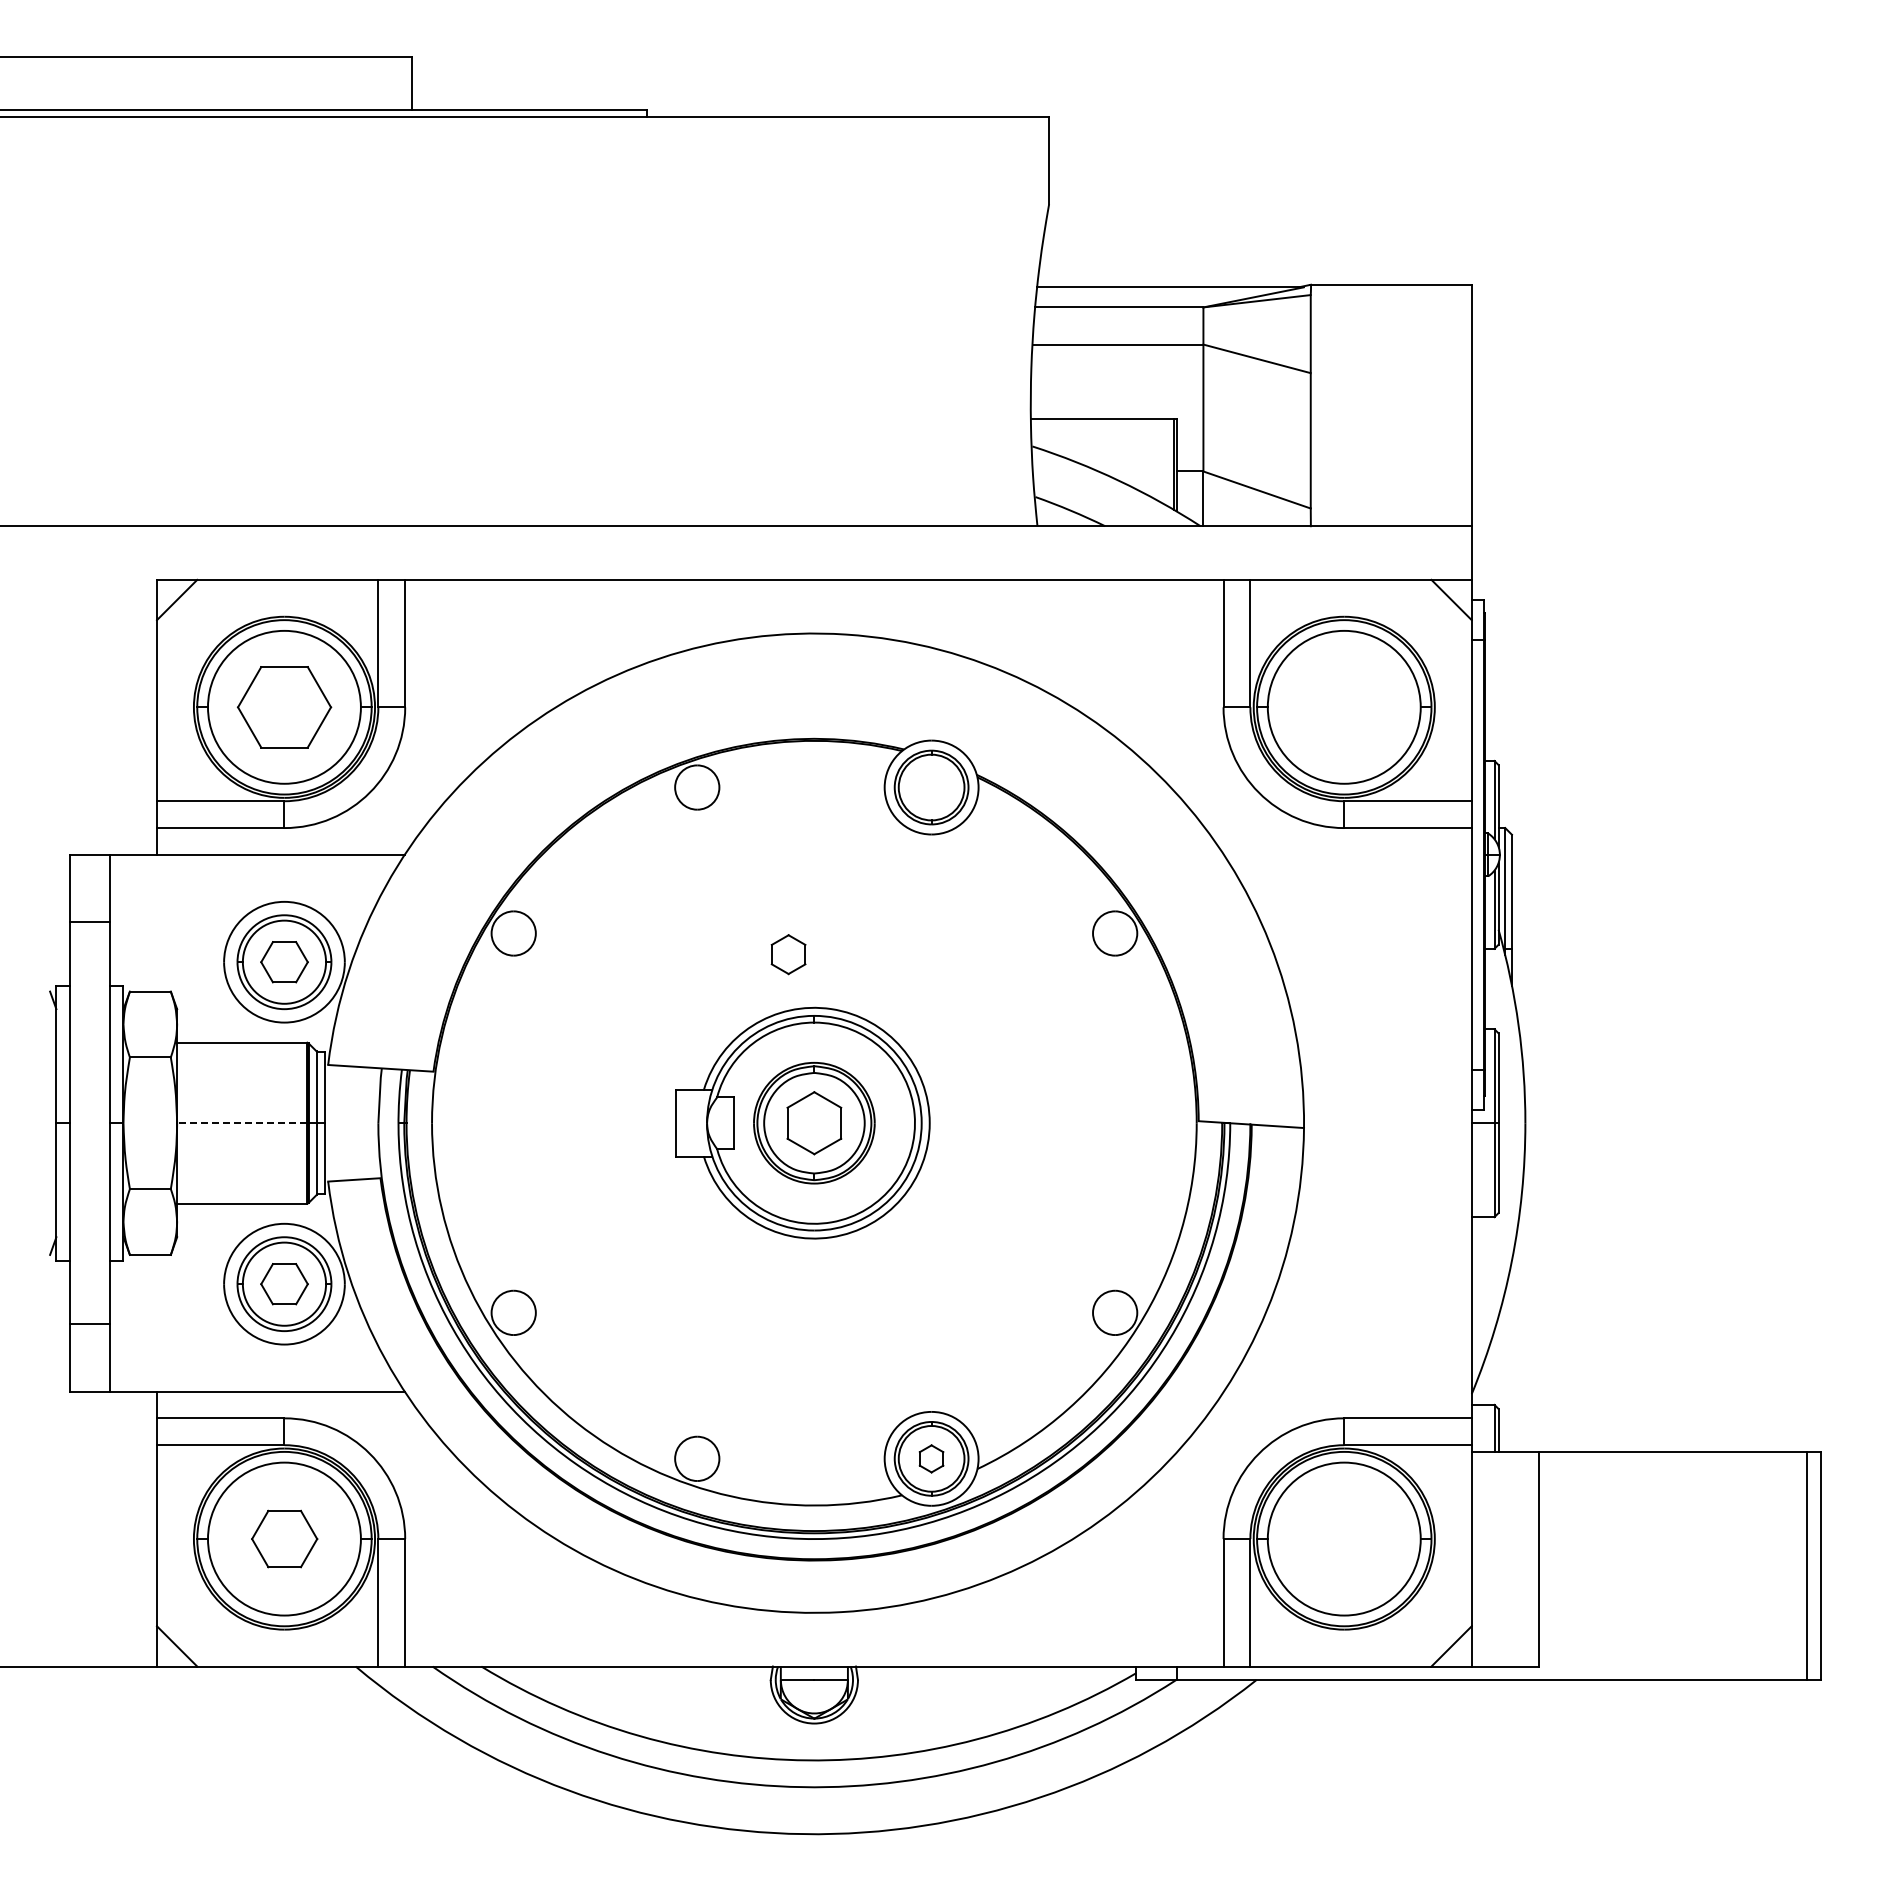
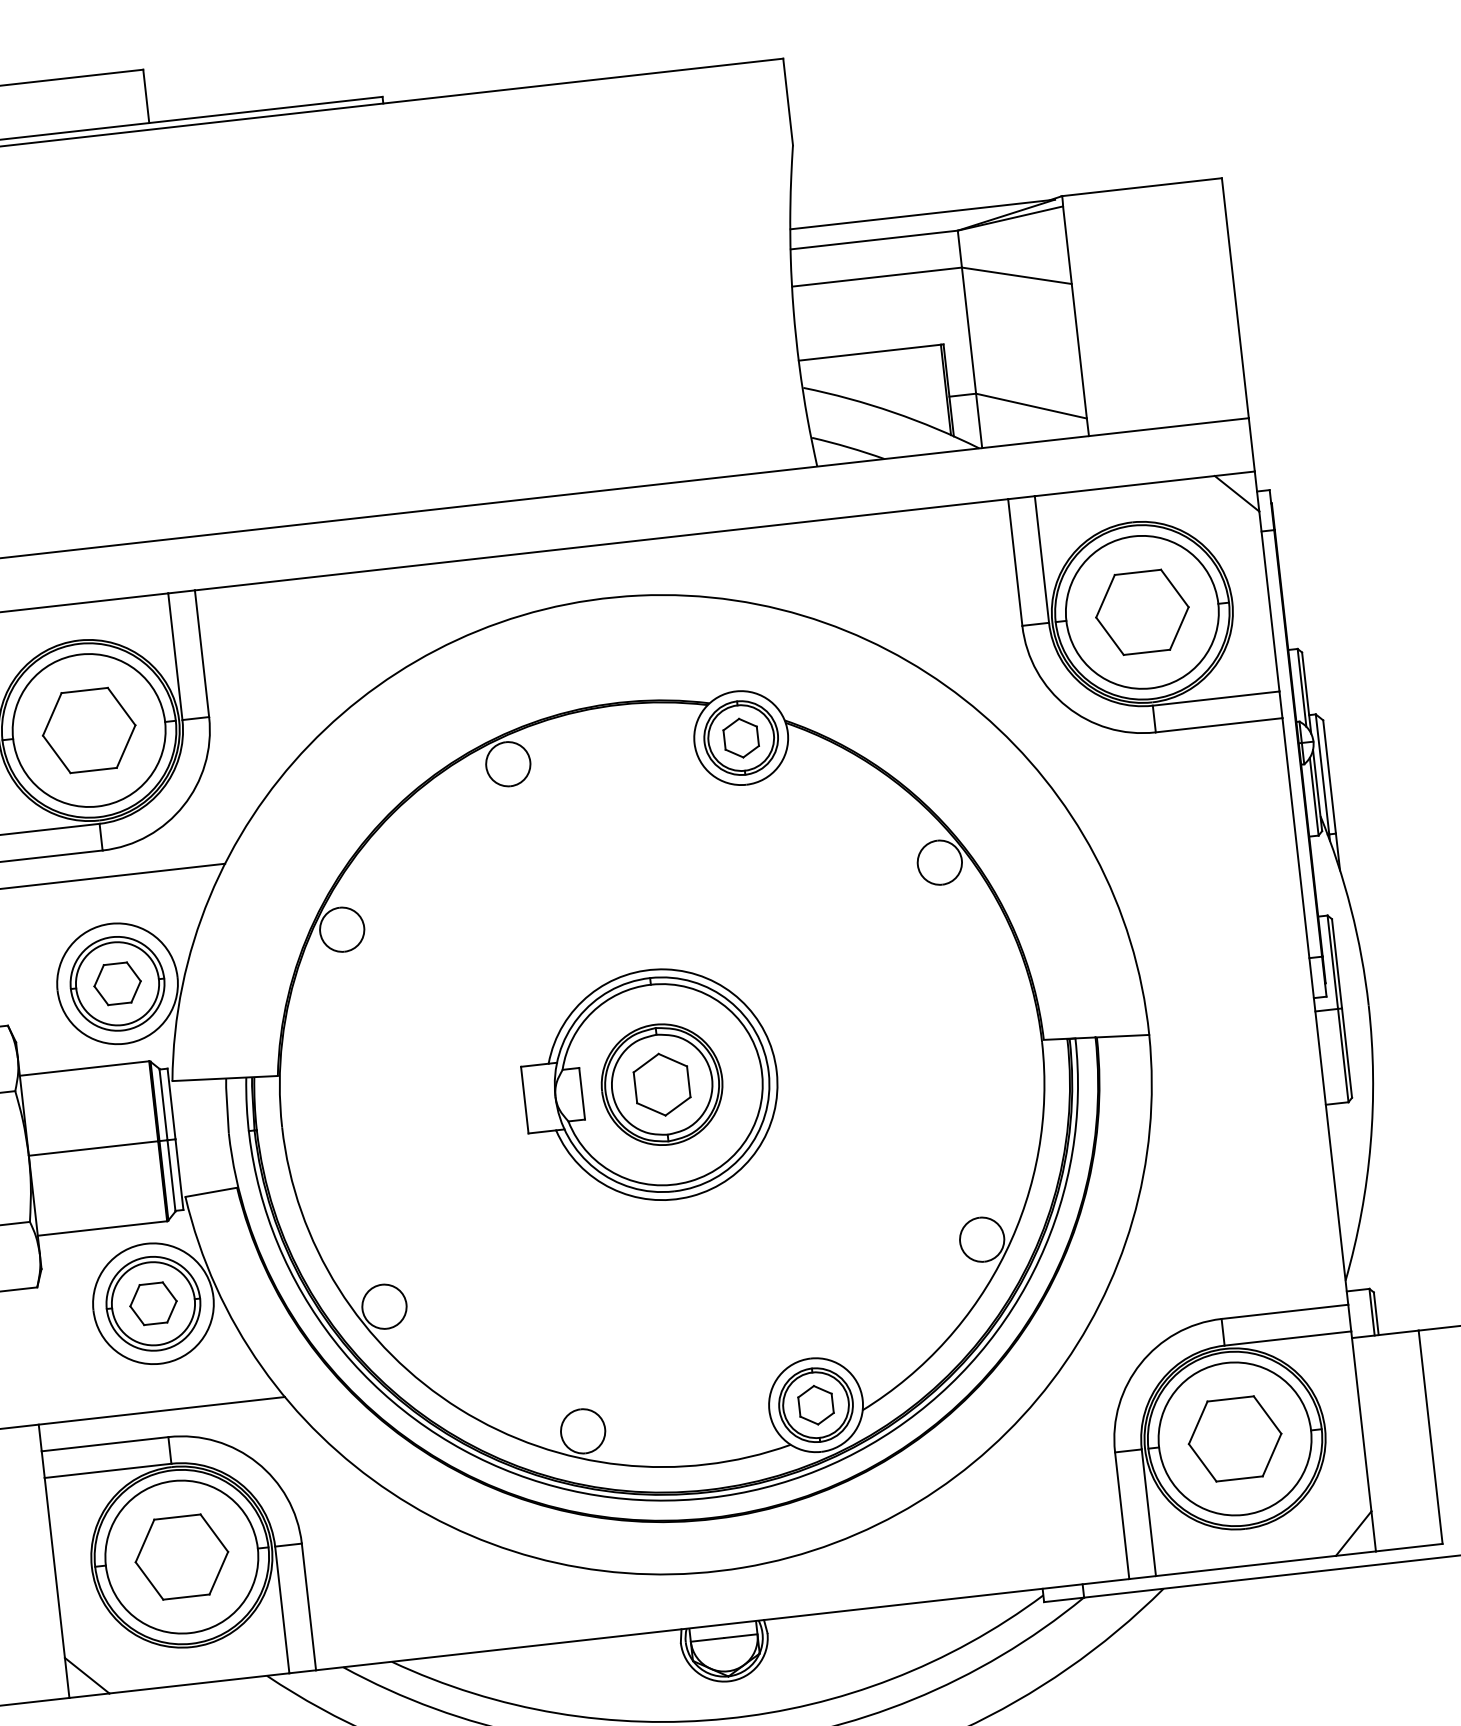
part: (1343, 707) -> (1141, 612), added
part: (788, 954) -> (741, 738), moved
line: (241, 1123) -> (92, 1148), dashed -> solid
part: (931, 1458) -> (815, 1404), size x1.43
part: (284, 1538) -> (181, 1556), size x1.43
part: (1343, 1538) -> (1234, 1438), added

